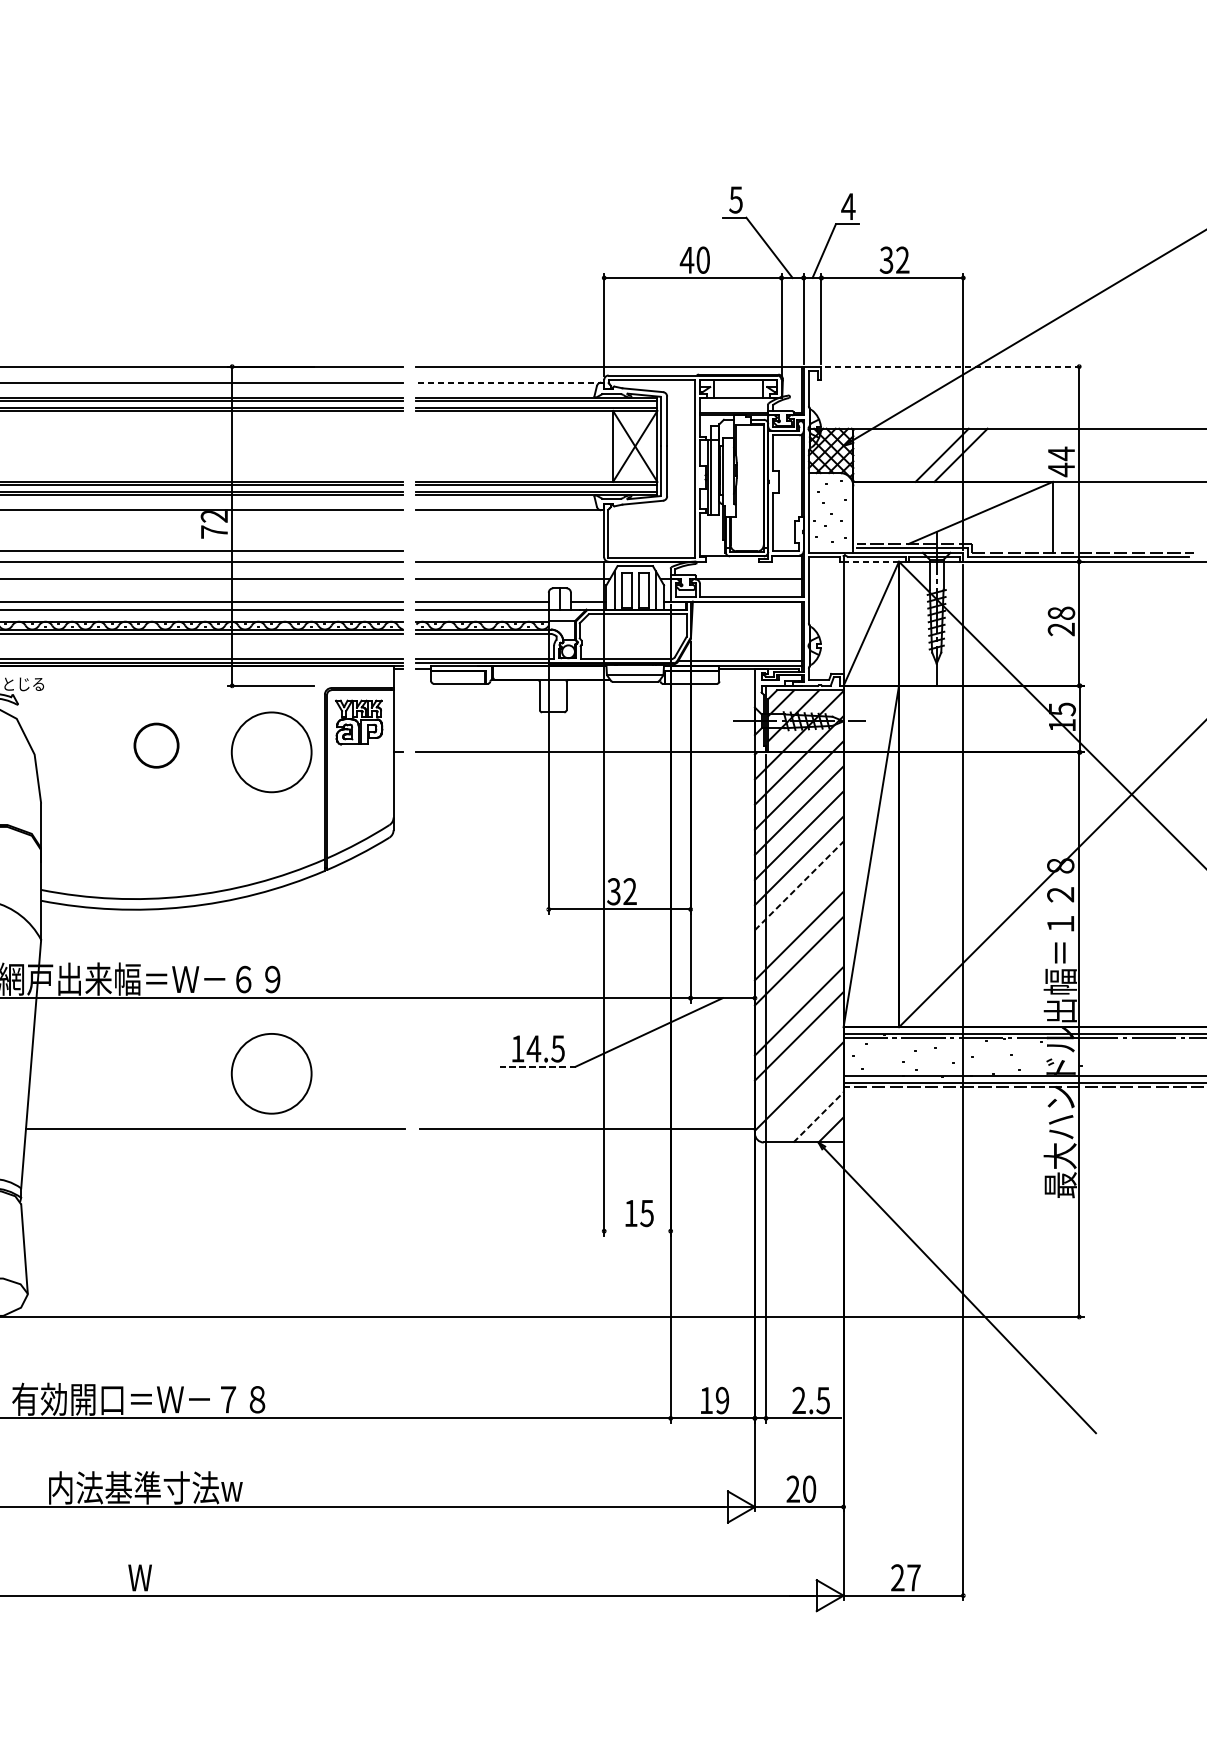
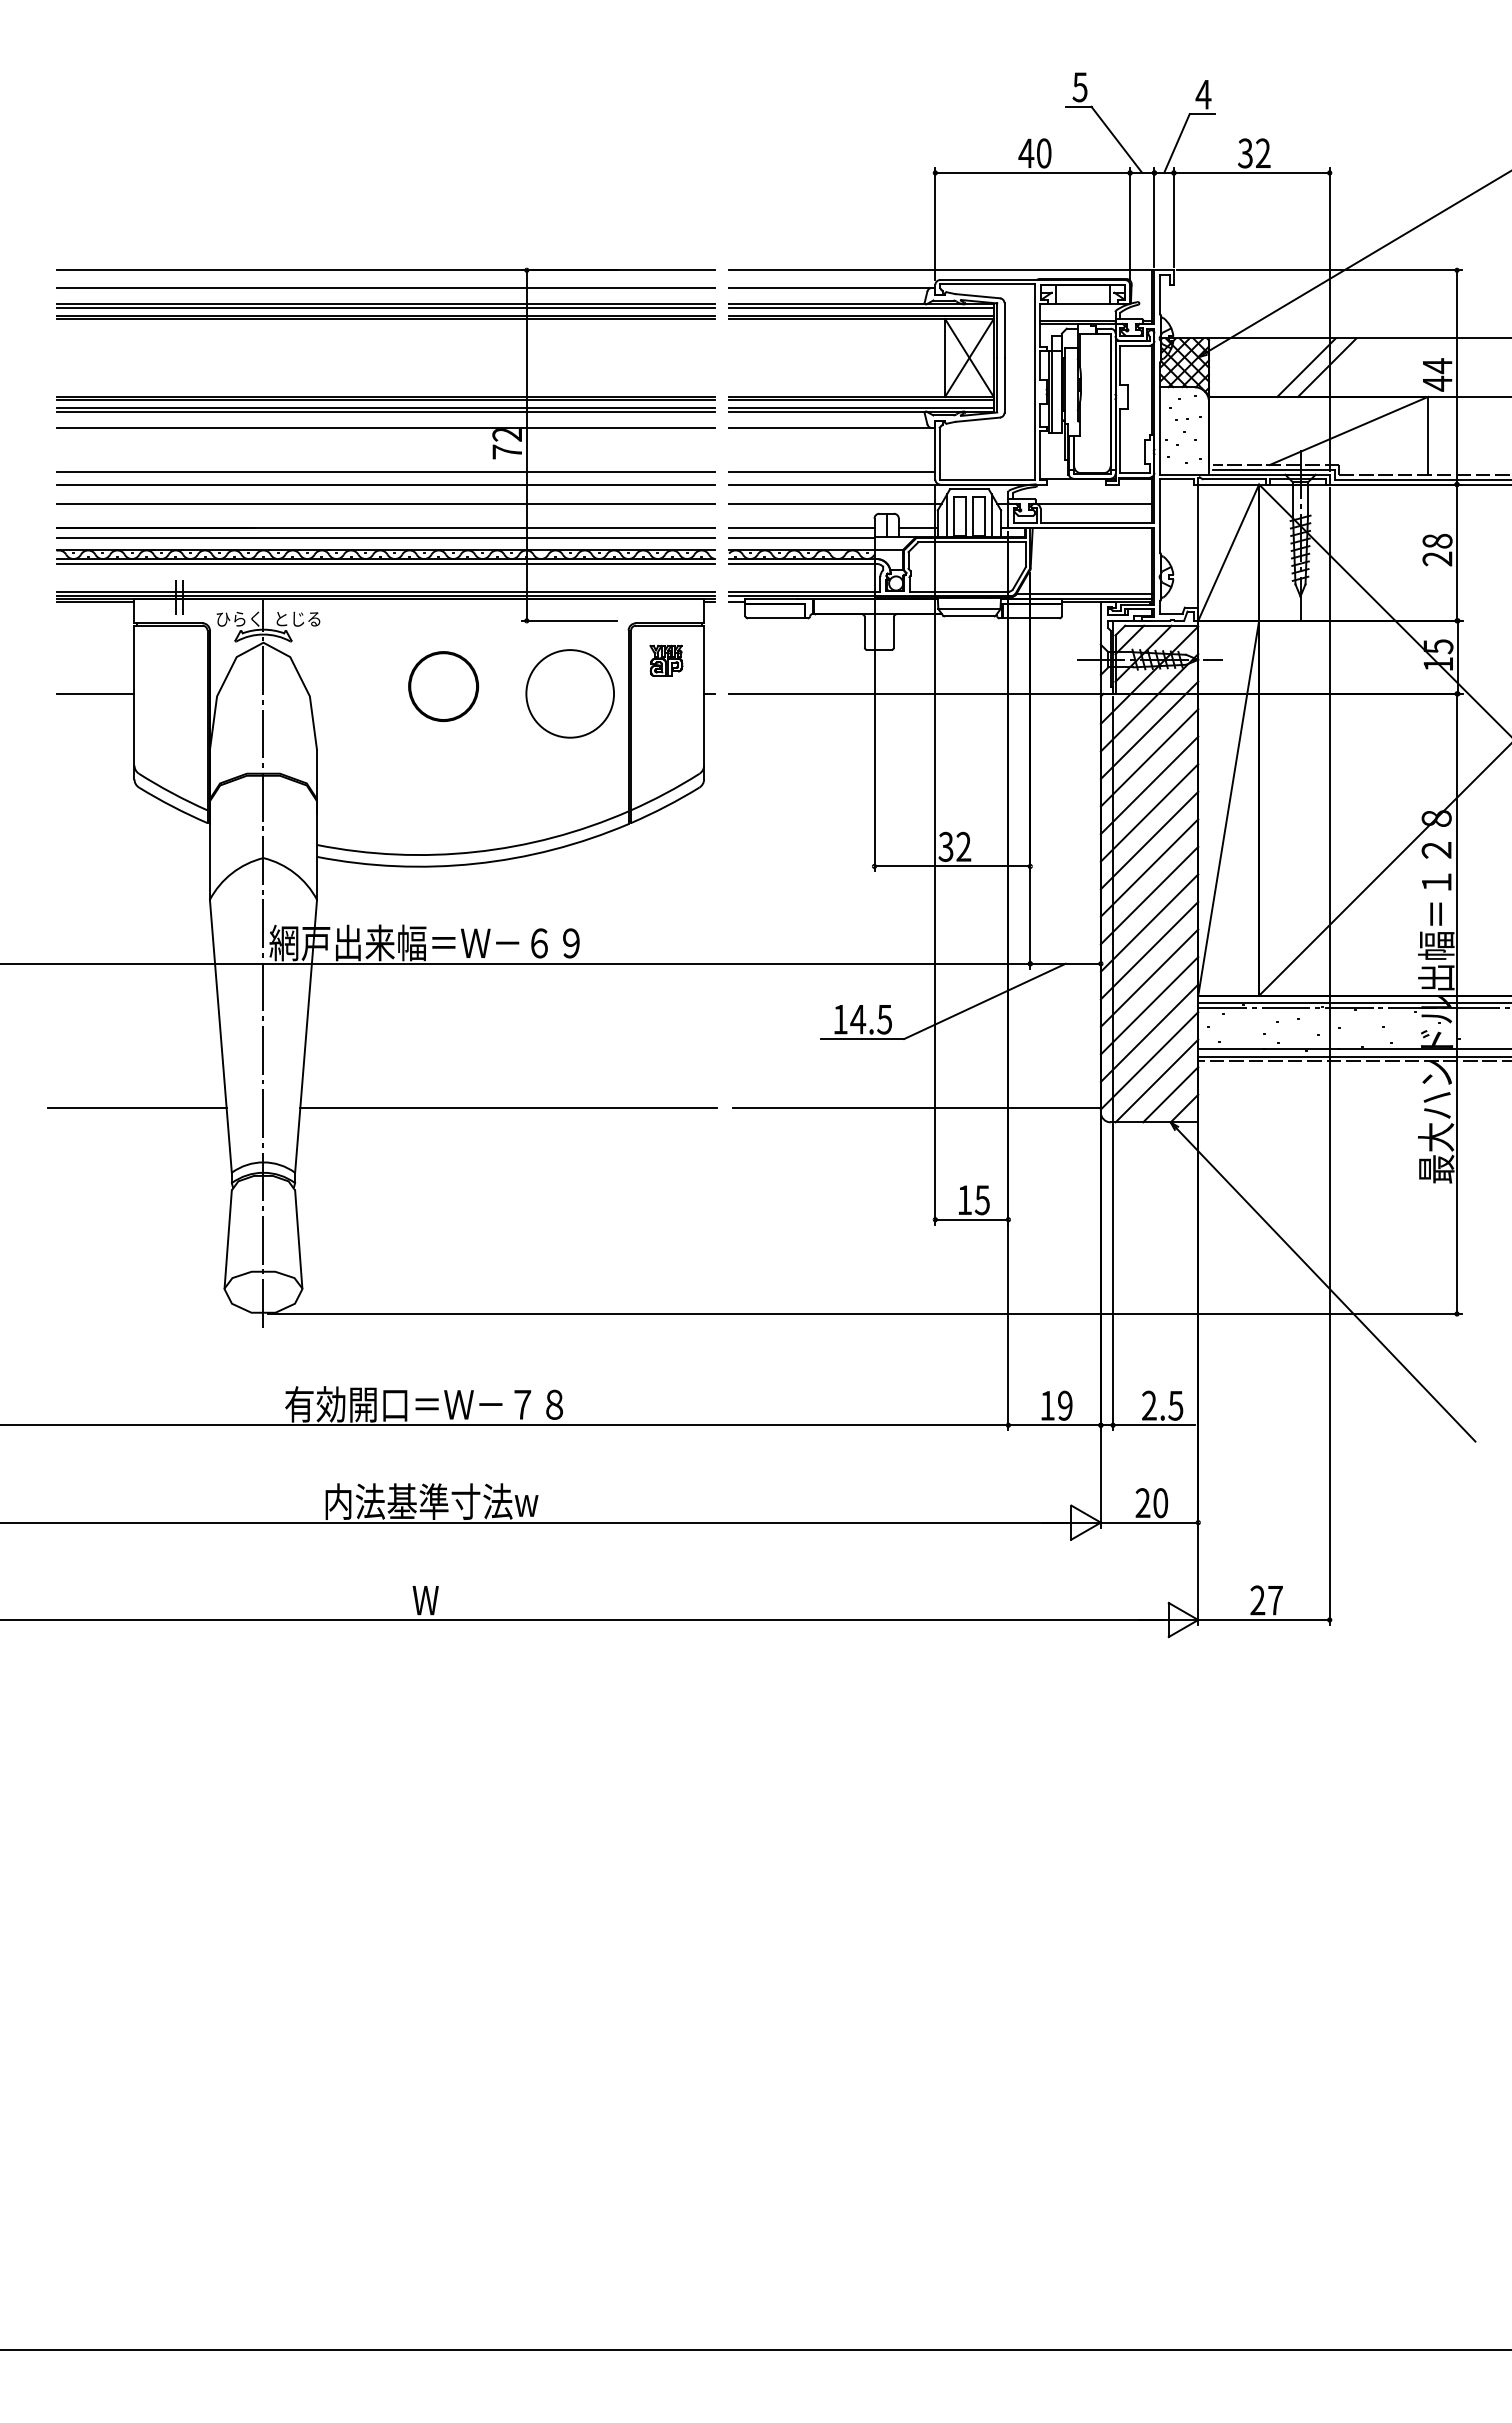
line: (954, 366) -> (1320, 270), dashed -> solid
line: (509, 382) -> (831, 287), dashed -> solid
line: (510, 550) -> (832, 472), added
line: (871, 561) -> (1228, 484), dashed -> solid
part: (359, 721) -> (666, 660), size x0.62
circle: (156, 745) -> (443, 686), size x1.43
line: (799, 885) -> (1149, 840), dashed -> solid
line: (799, 910) -> (1149, 867), added
line: (799, 986) -> (1149, 950), added
line: (799, 1060) -> (1149, 1032), added
line: (537, 1067) -> (862, 1039), dashed -> solid
circle: (271, 1073) -> (569, 1046), removed
line: (805, 1104) -> (1156, 1080), added
line: (818, 1117) -> (1170, 1094), dashed -> solid
line: (637, 1230) -> (971, 1219), added

